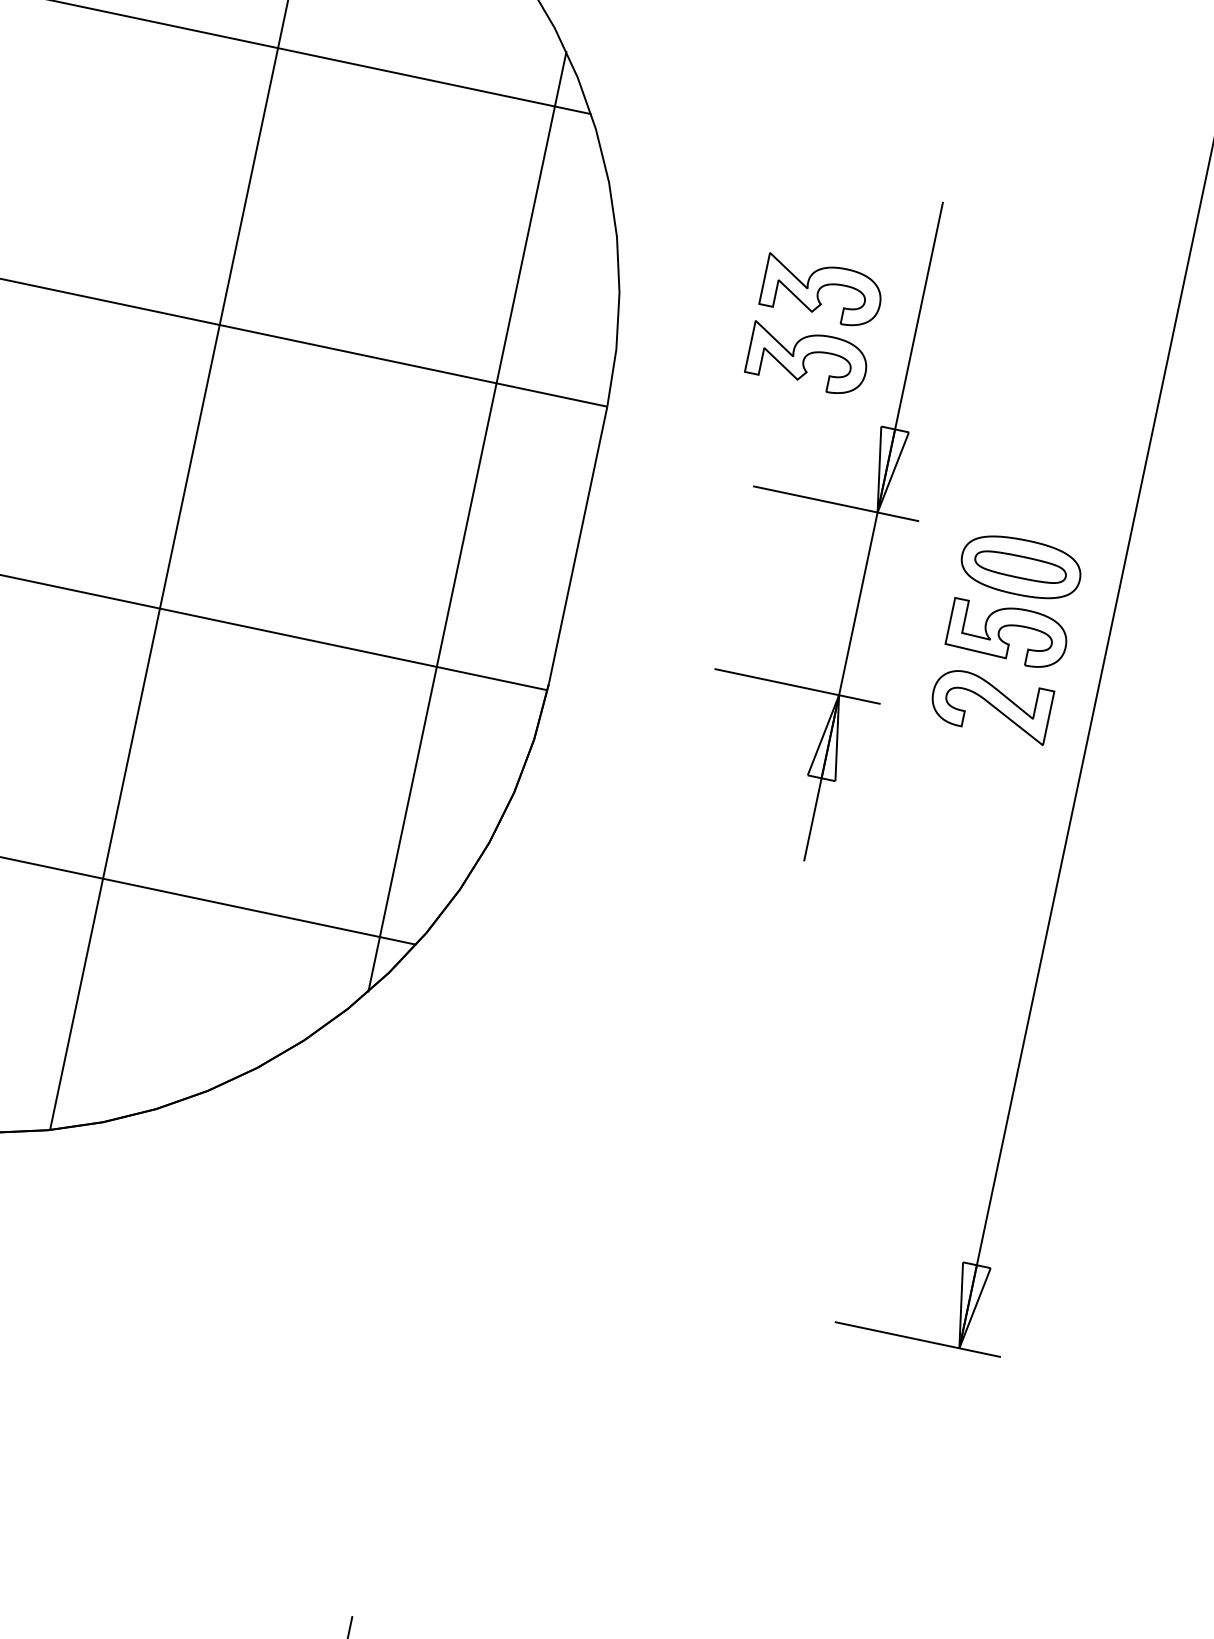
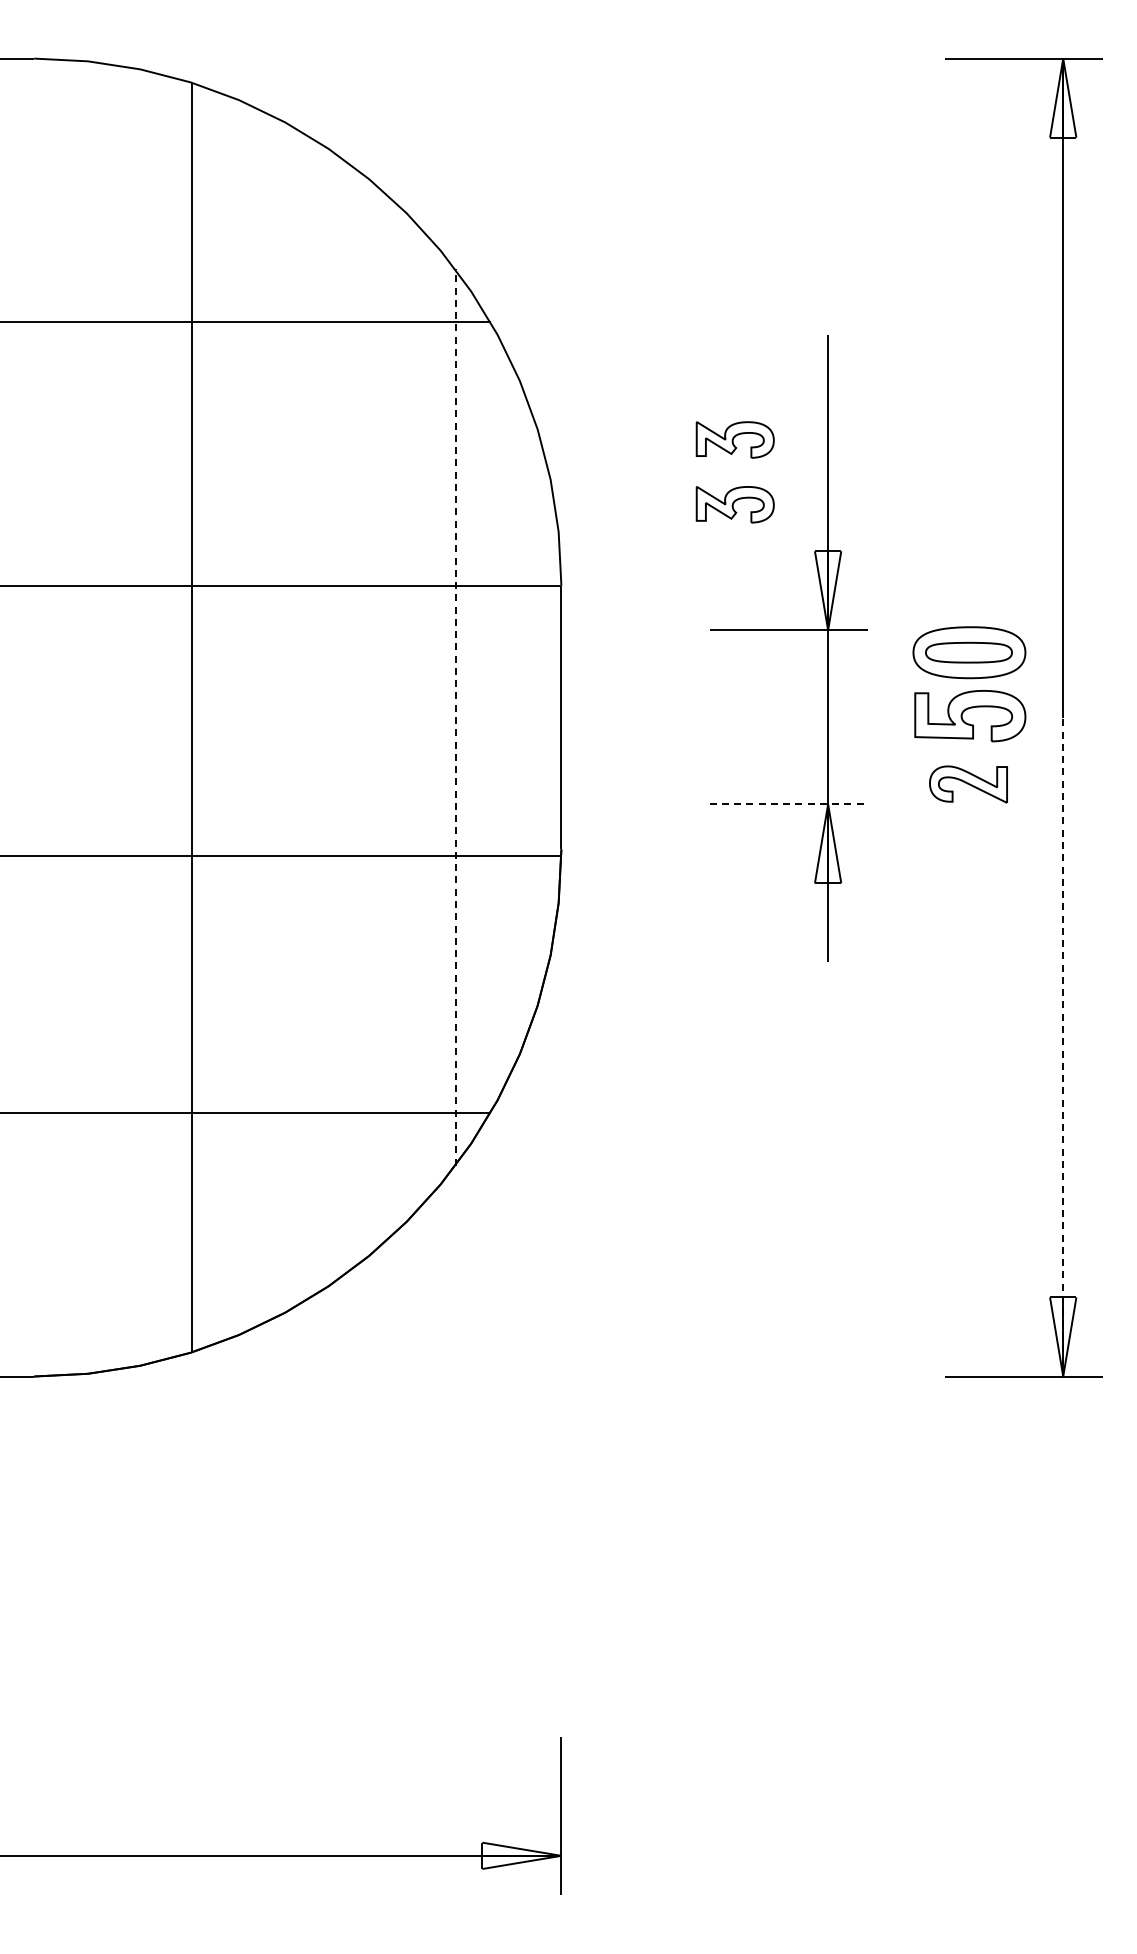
part: (822, 291) -> (735, 439), size x0.7
part: (808, 359) -> (735, 504), size x0.7
line: (466, 521) -> (455, 717), solid -> dashed
line: (798, 686) -> (789, 804), solid -> dashed
part: (990, 705) -> (968, 784), size x0.7
line: (1032, 1001) -> (1063, 1046), solid -> dashed

